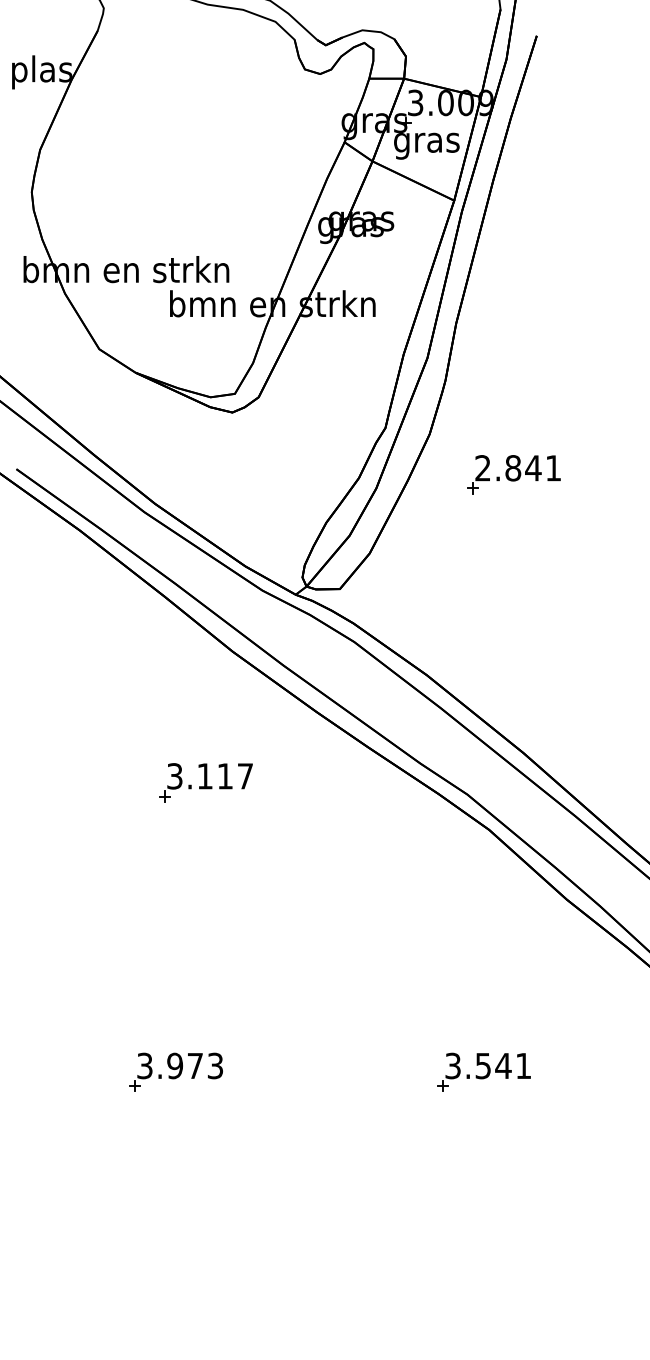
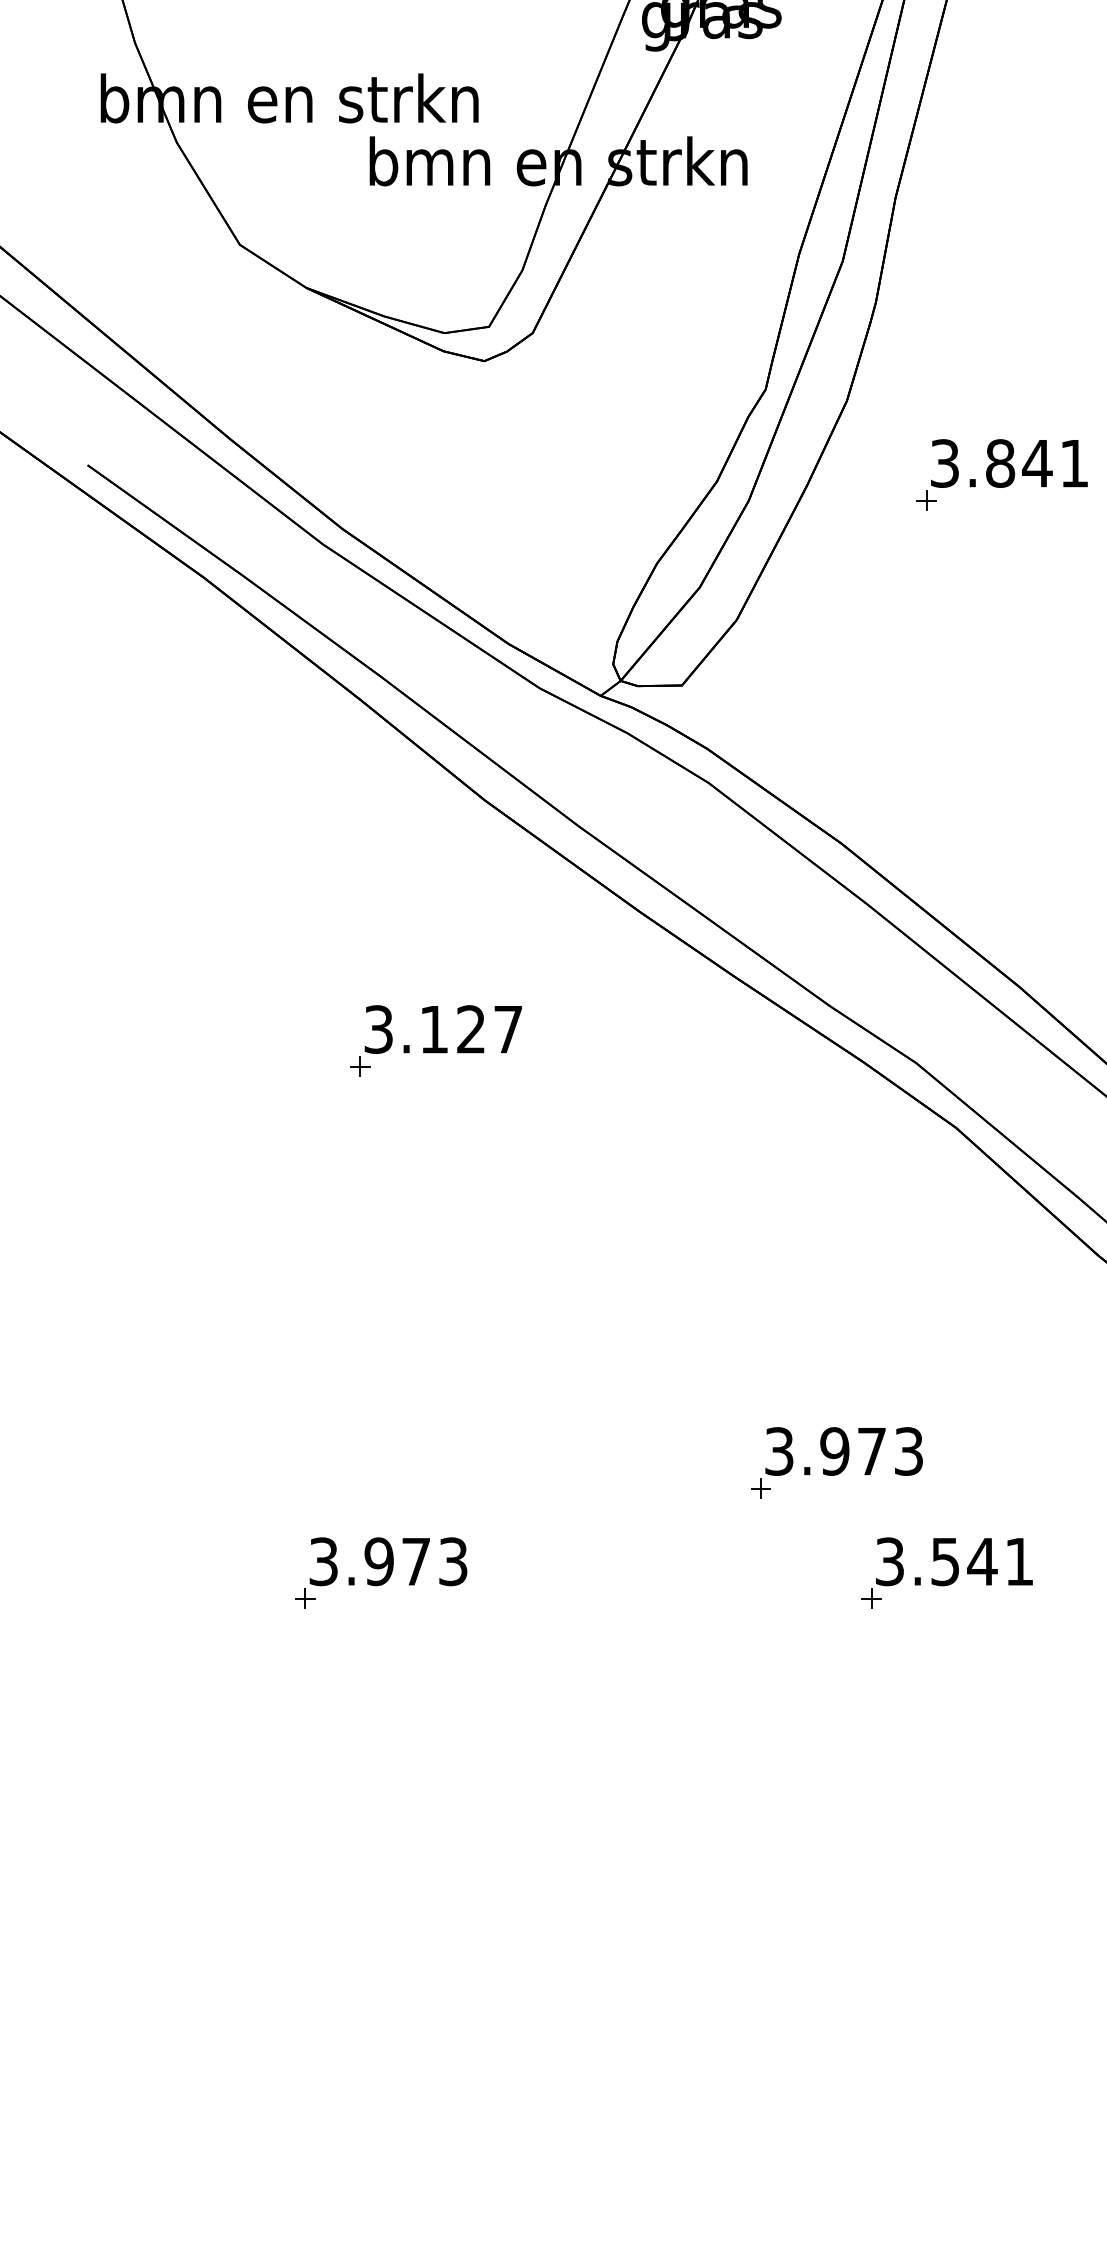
text: (482, 468) -> (943, 463), 2.841 -> 3.841
text: (224, 776) -> (469, 1029), 3.117 -> 3.127
part: (423, 1011) -> (835, 1461), added

